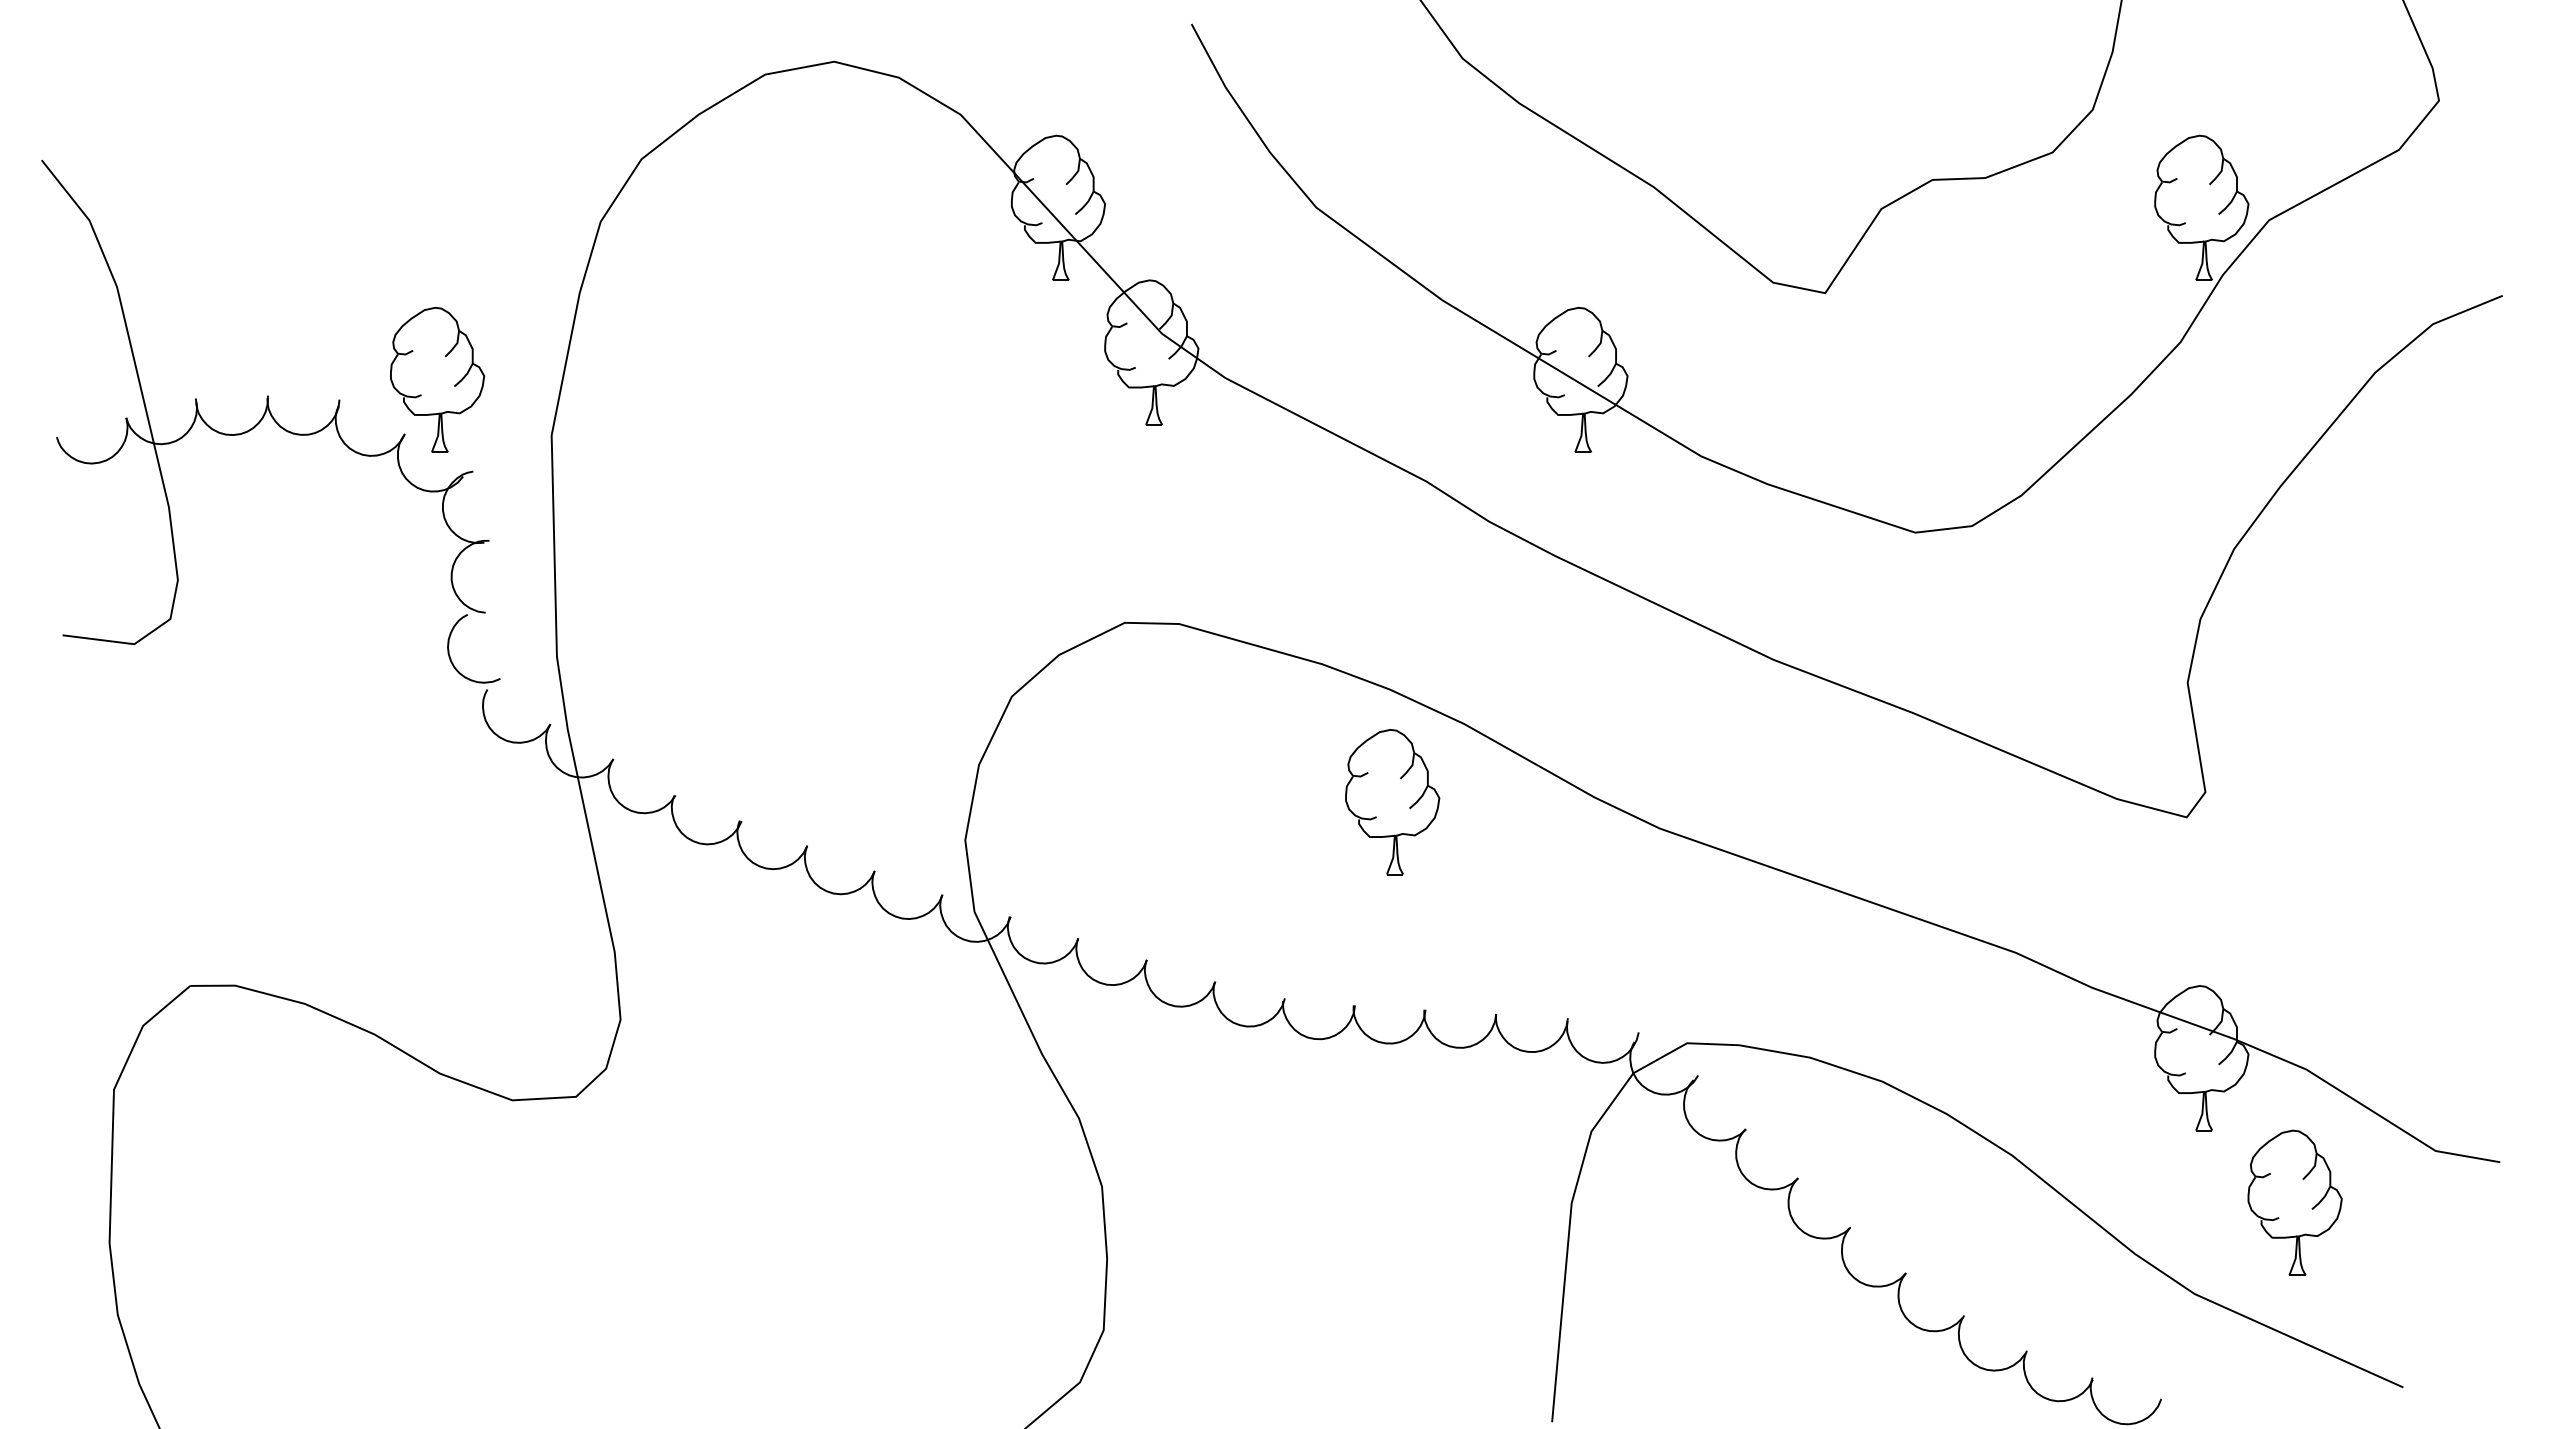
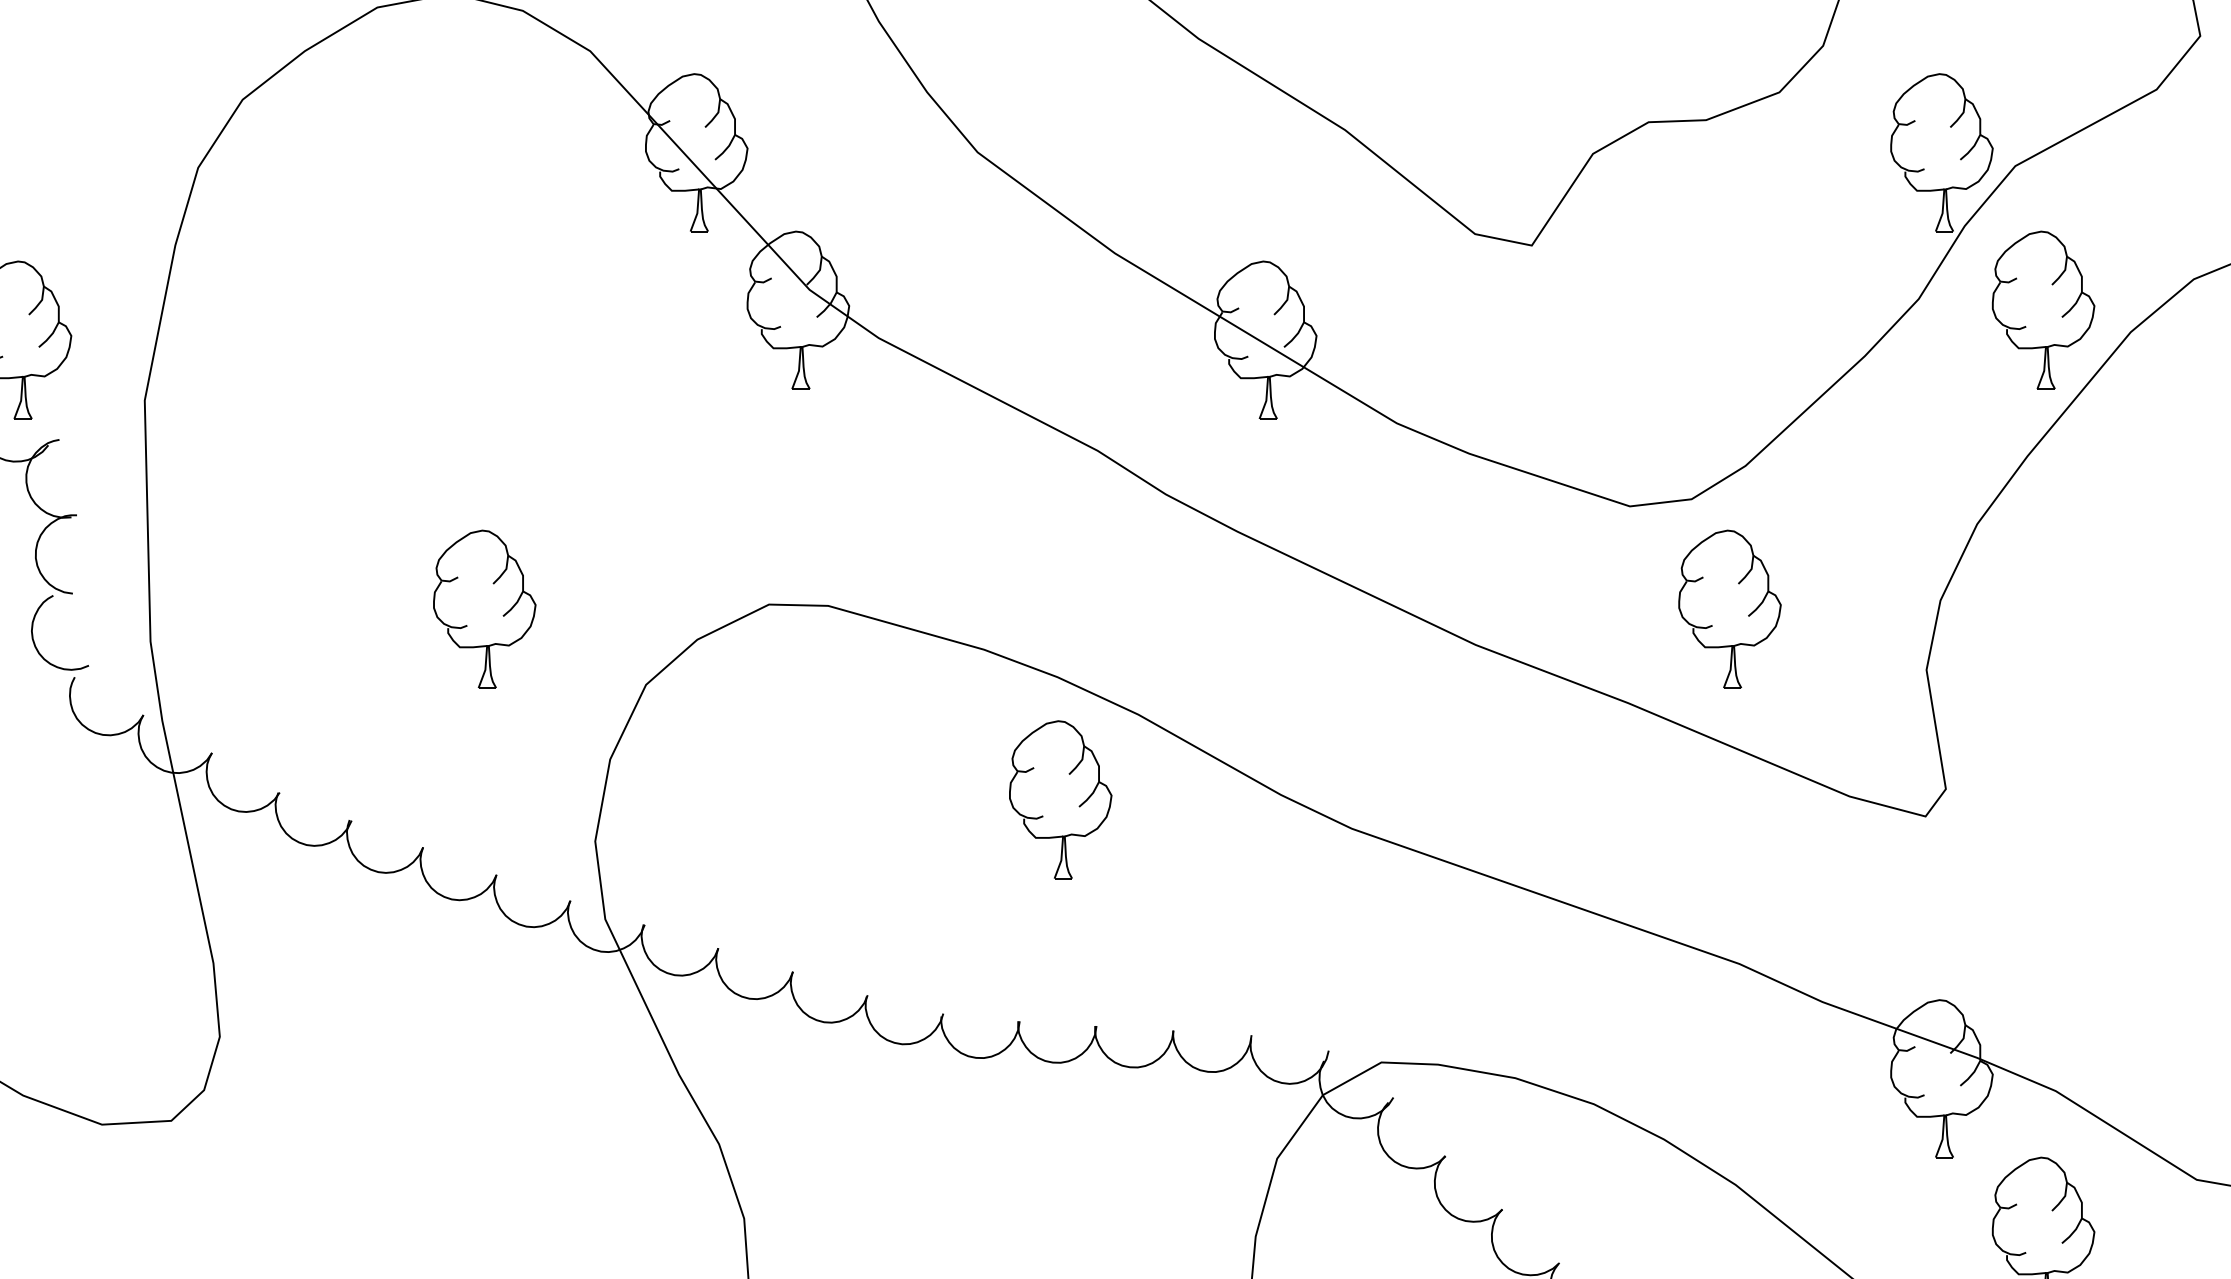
part: (2294, 352) -> (2042, 310), added
part: (863, 627) -> (484, 609), added
part: (2006, 627) -> (1729, 609), added

